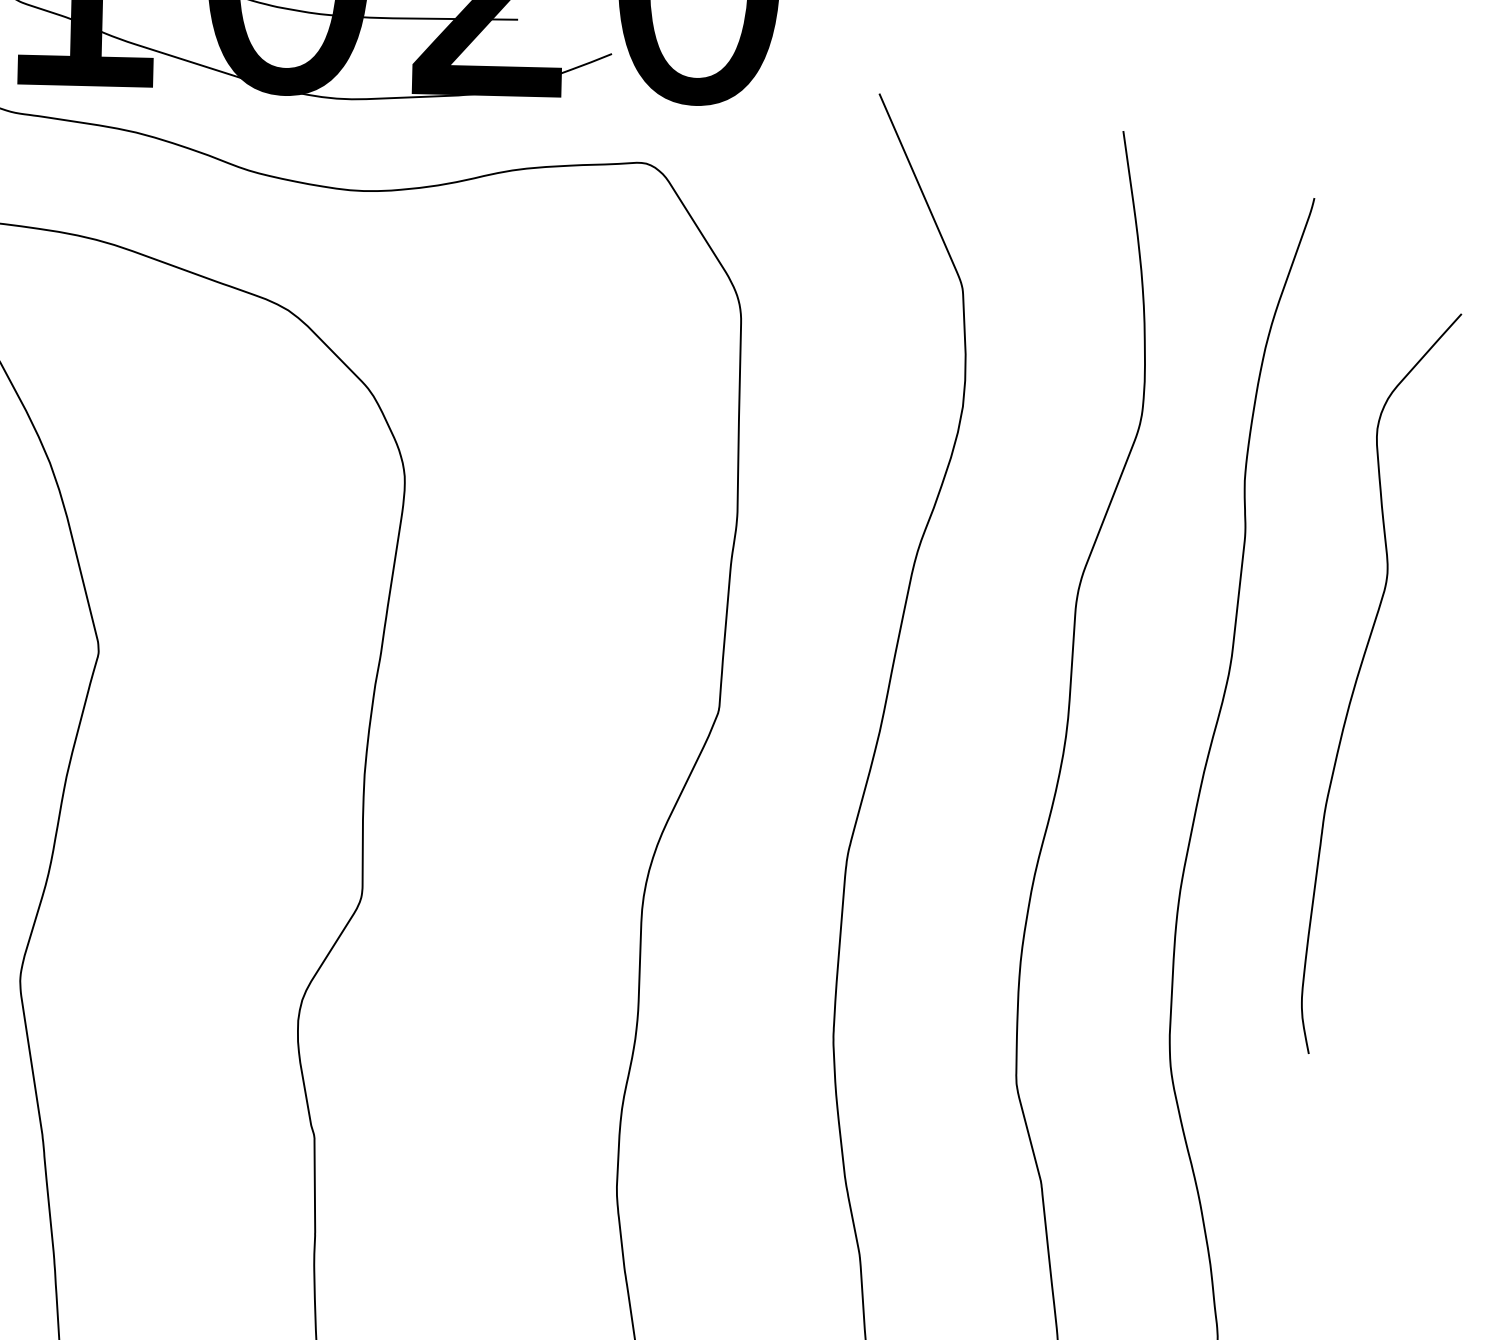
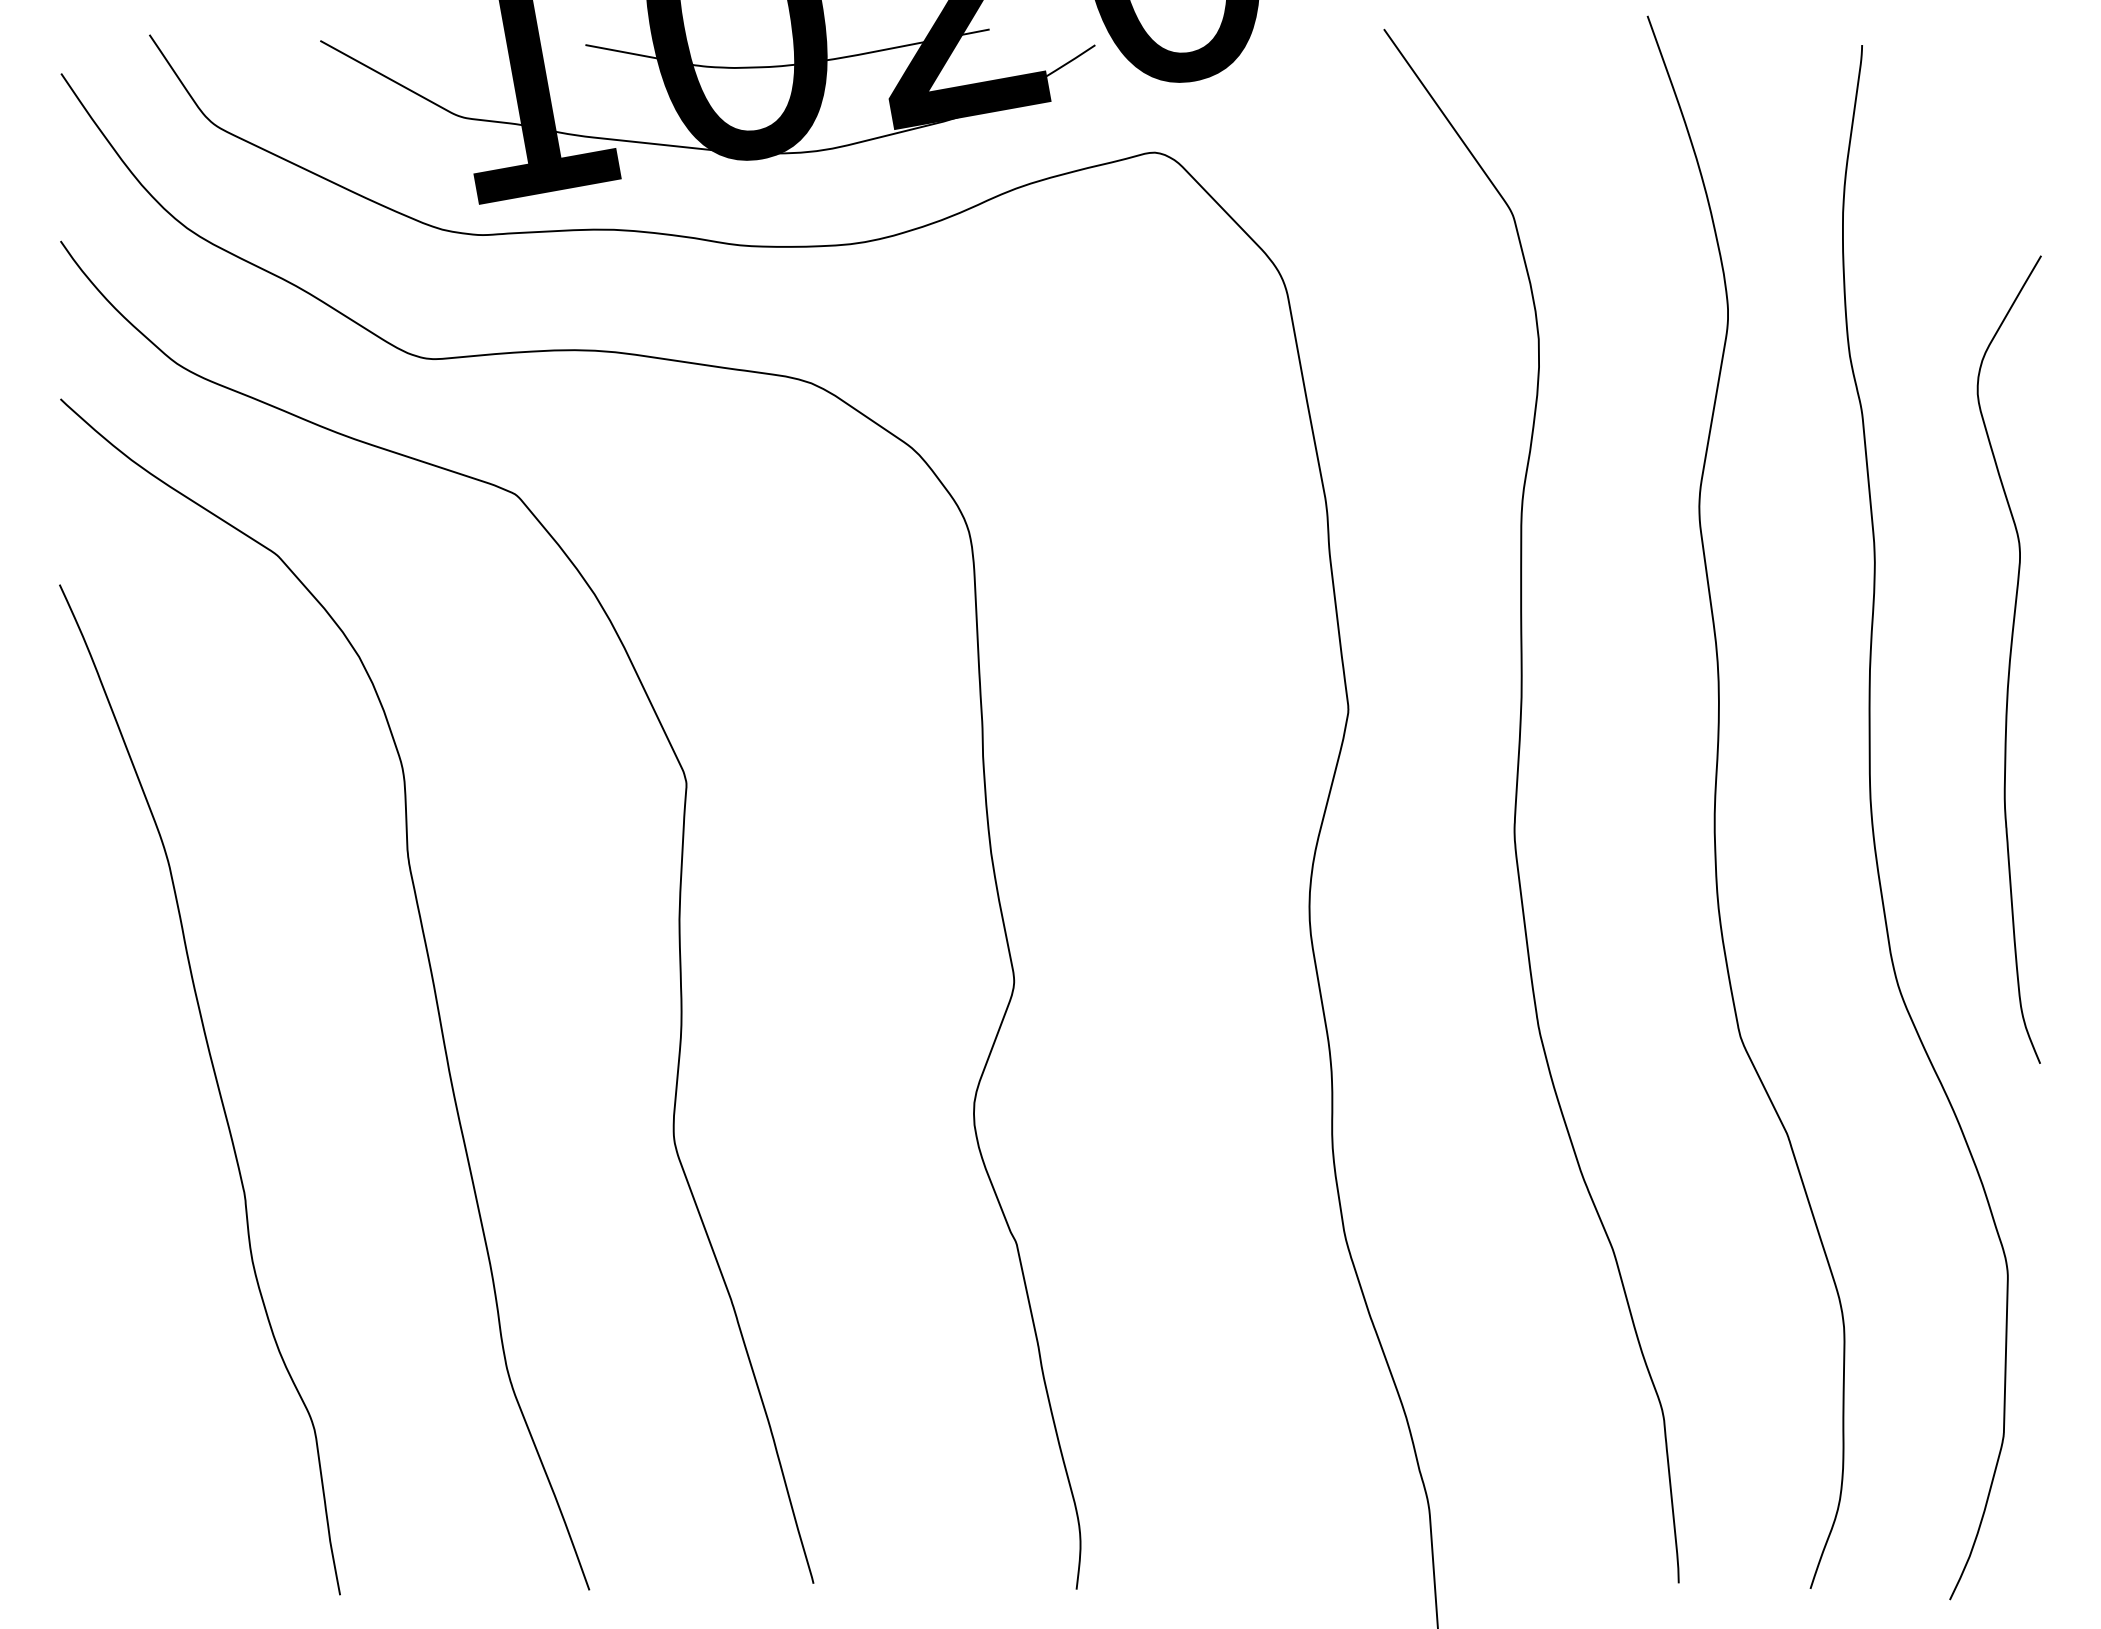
curve: (1356, 677) -> (2009, 659), moved

